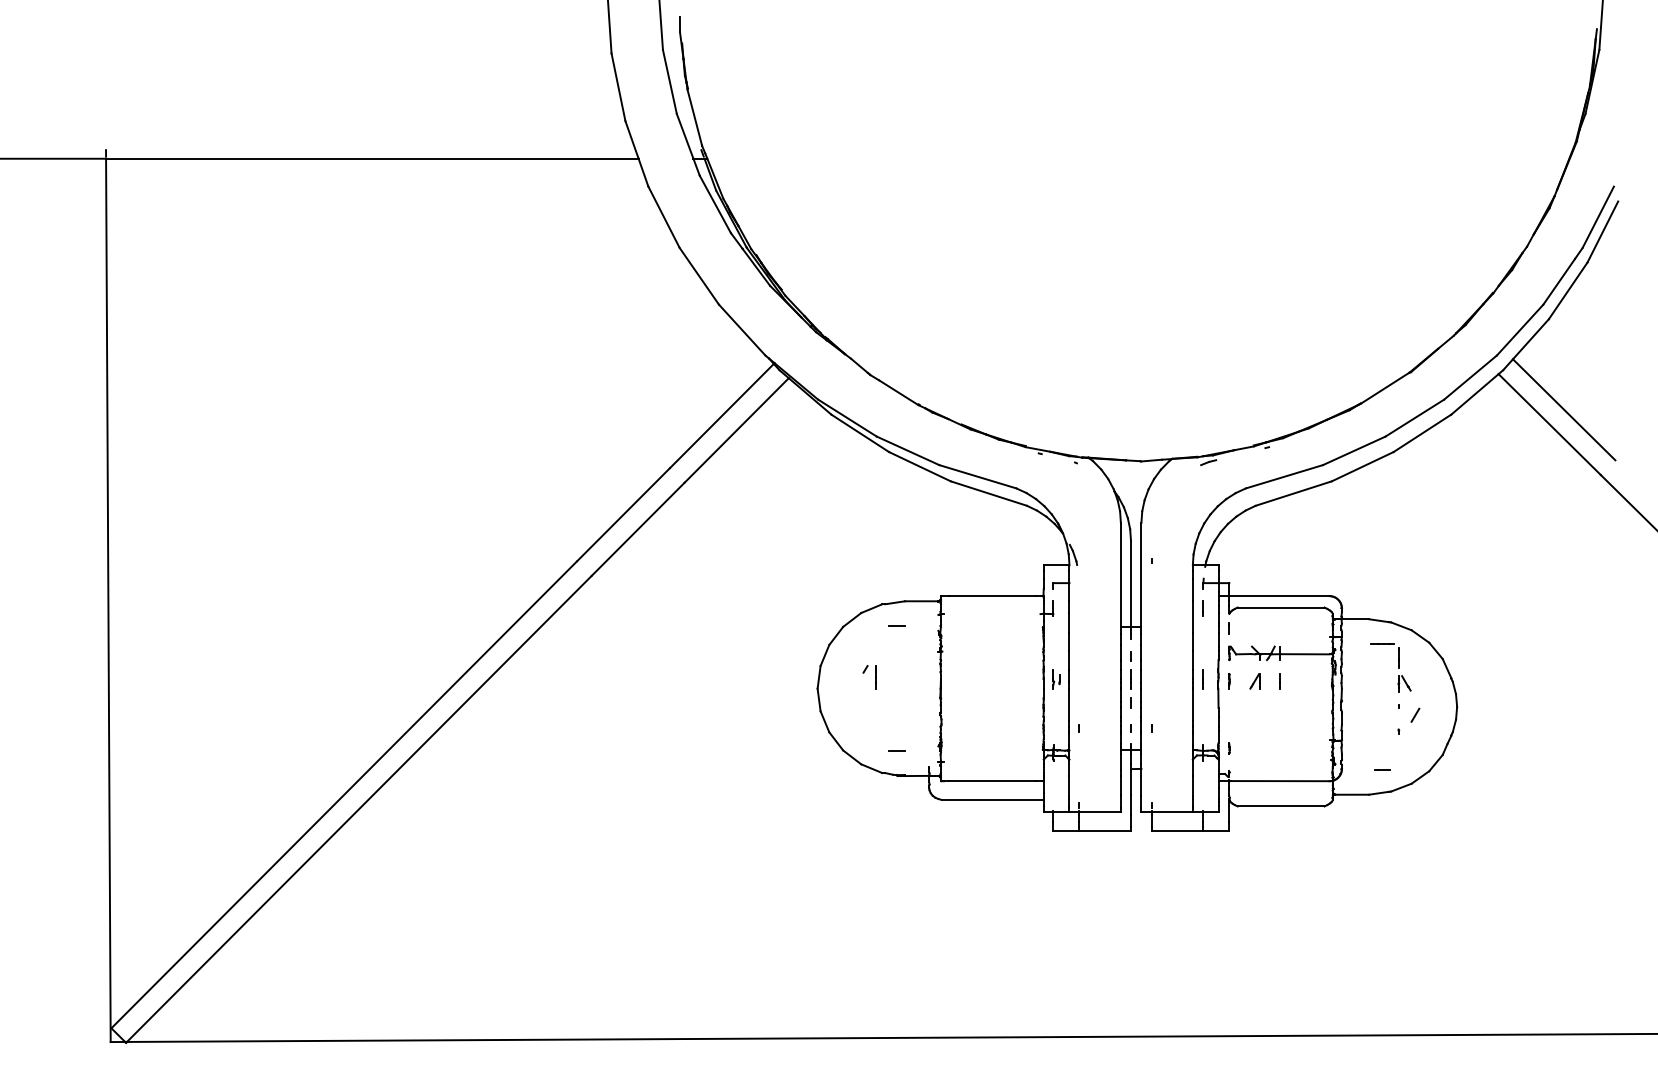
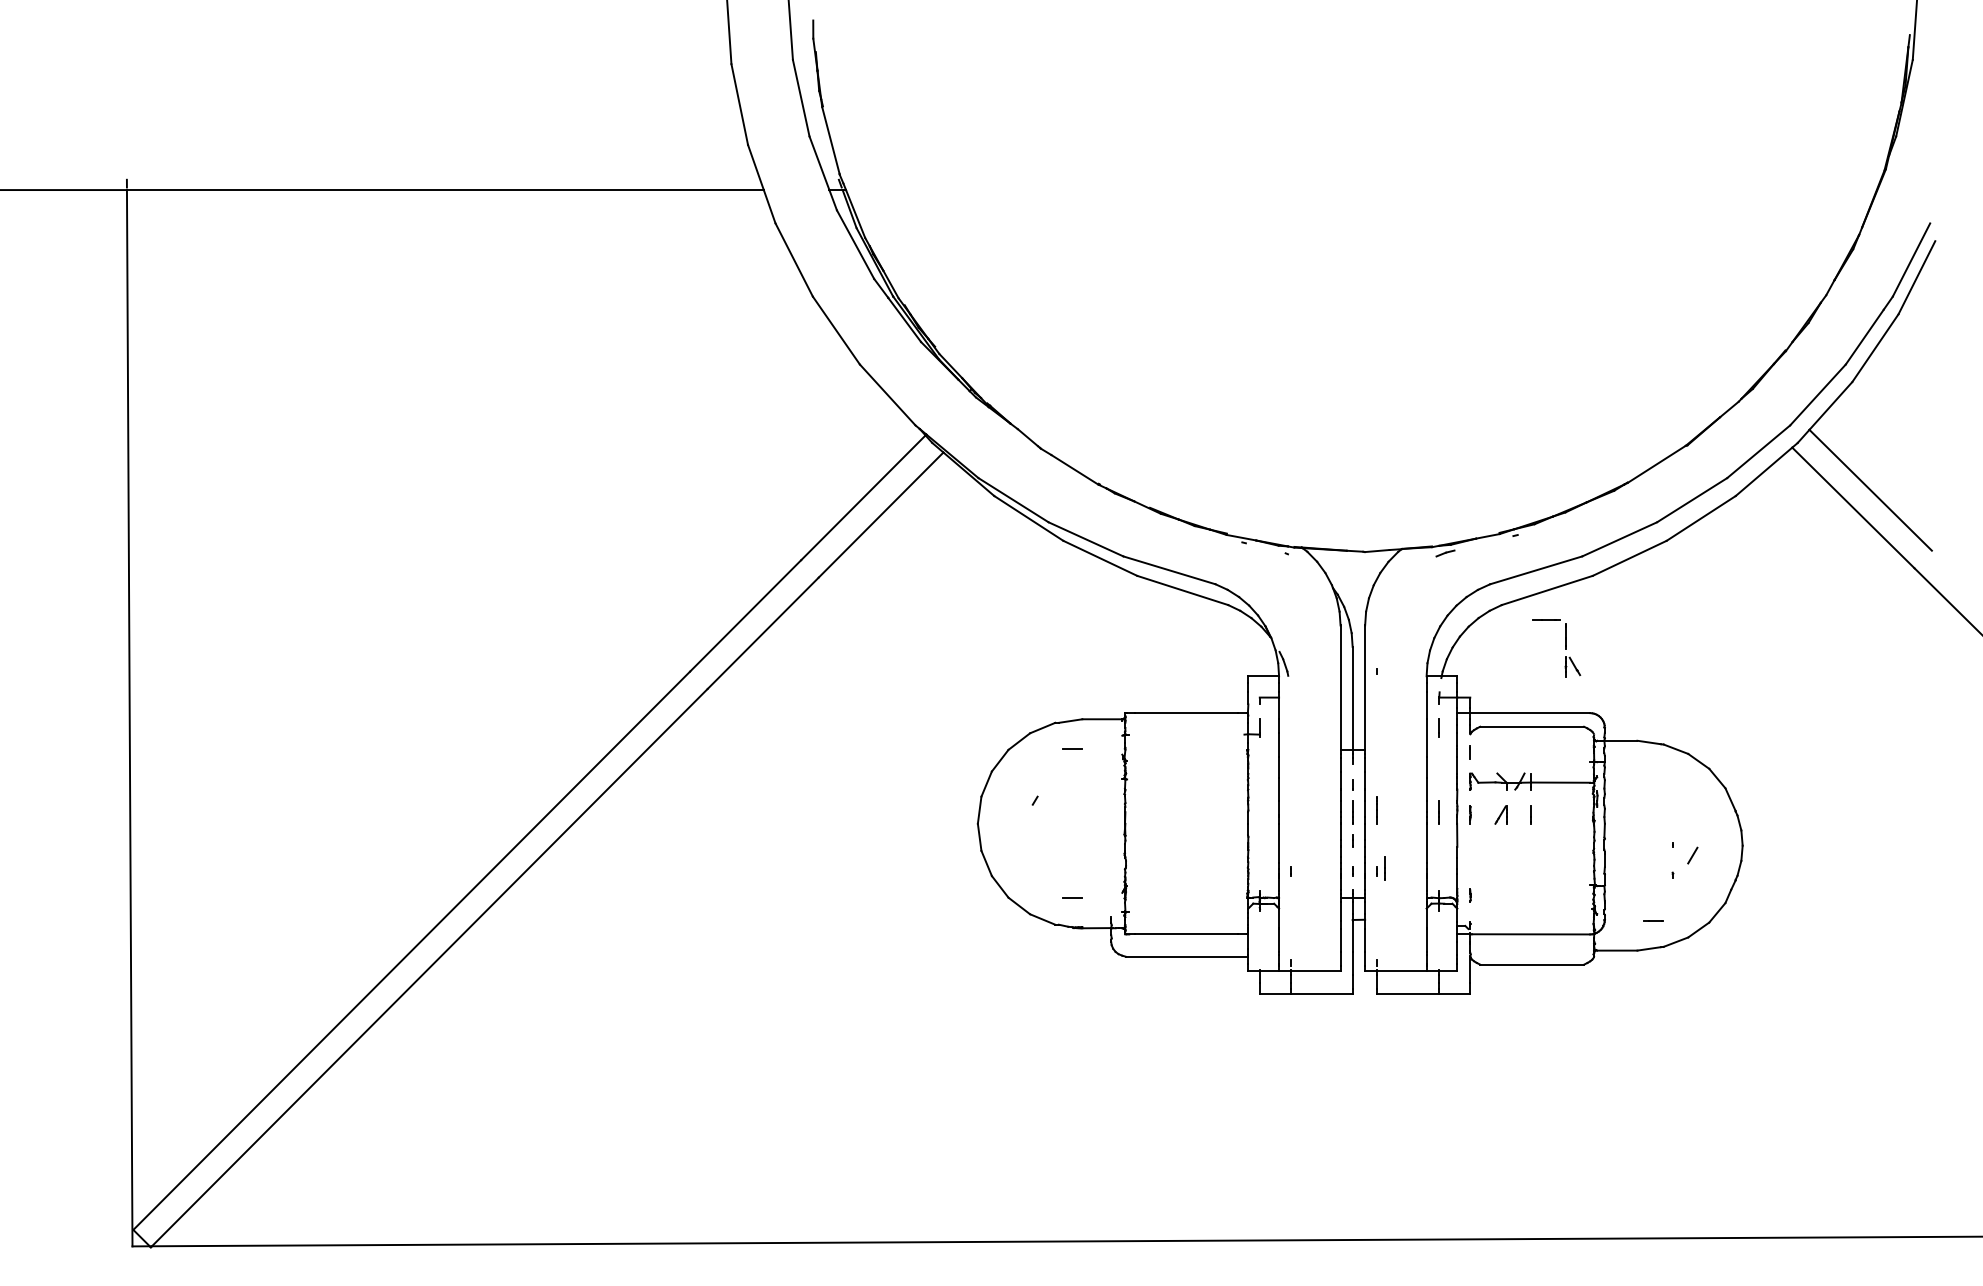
part: (1398, 668) -> (1565, 648), moved
line: (874, 677) -> (1376, 810), moved
part: (1056, 679) -> (1263, 812), removed
line: (1157, 726) -> (1384, 868), added

